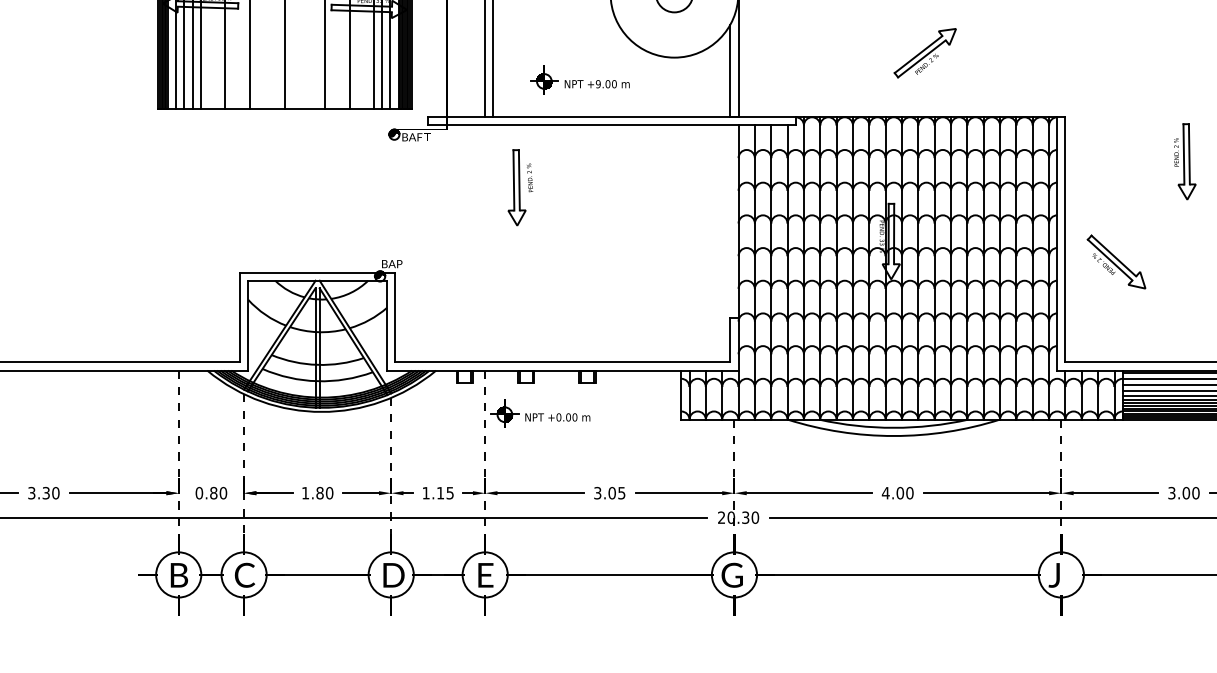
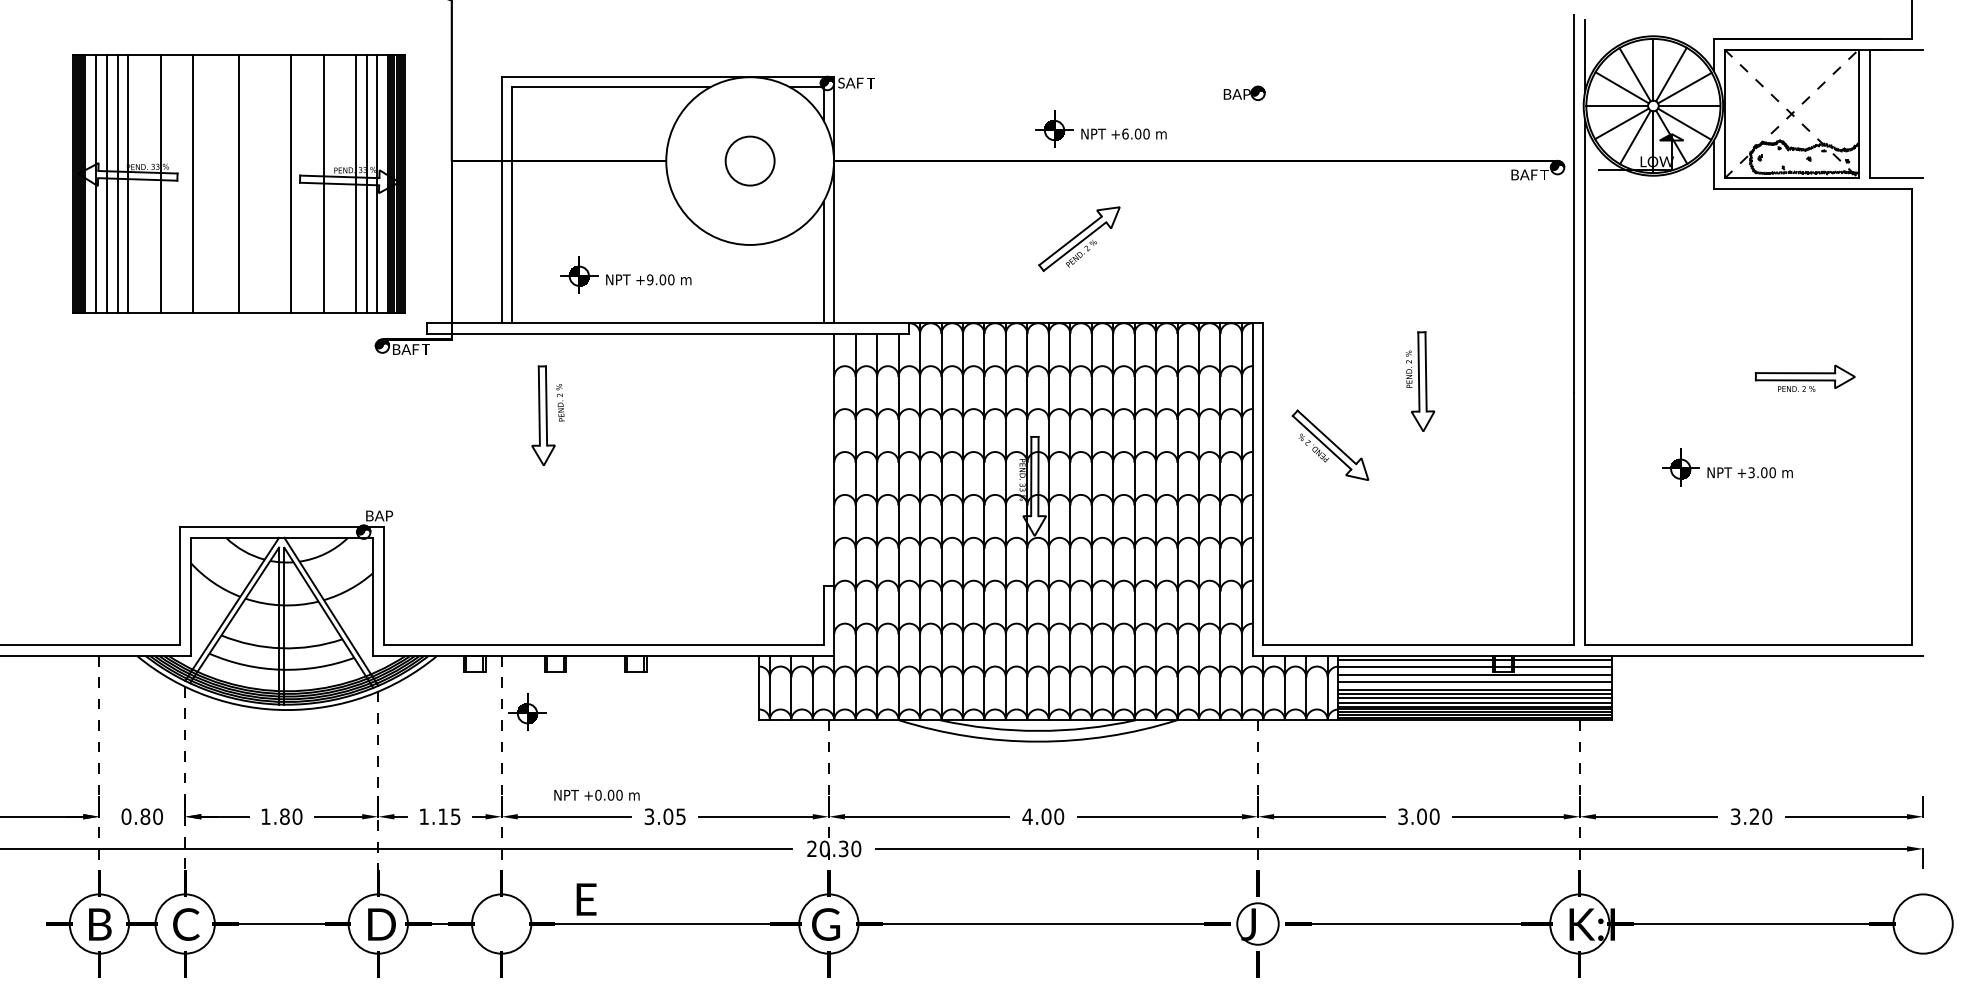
part: (1116, 261) -> (1330, 444), moved
text: (557, 416) -> (596, 794), moved
circle: (1060, 574) -> (1257, 923), size x0.7
text: (485, 575) -> (586, 899), moved

